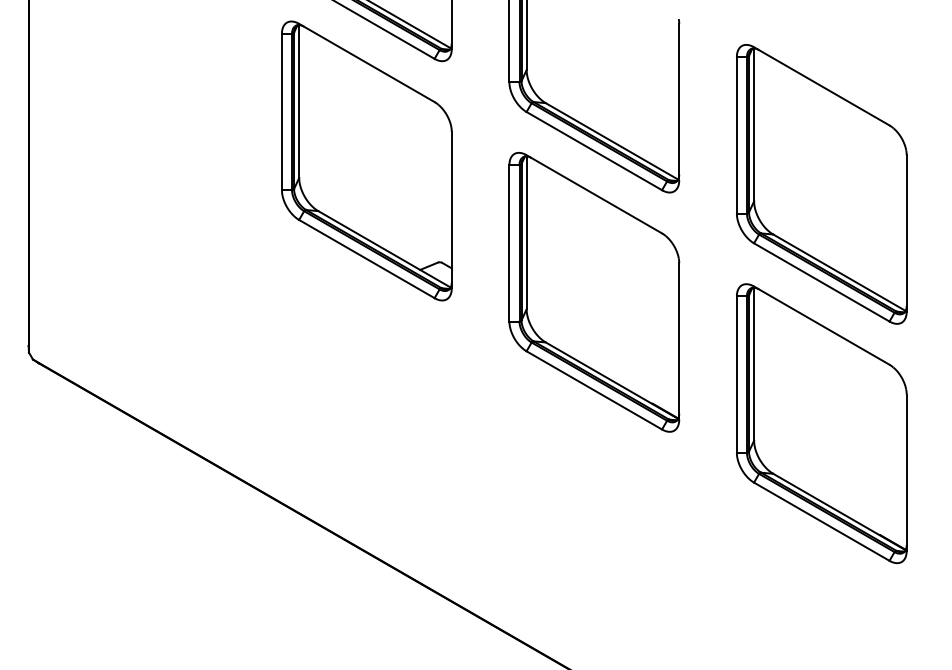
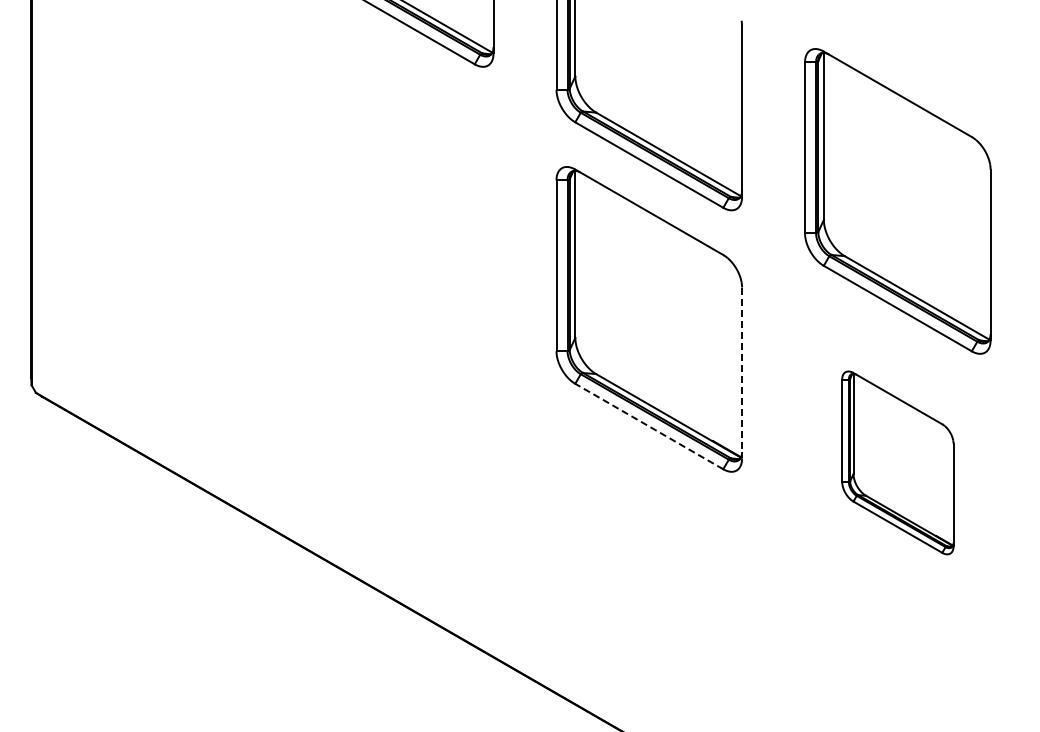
part: (366, 160) -> (400, 175), removed
line: (679, 341) -> (742, 373), solid -> dashed
line: (593, 390) -> (648, 426), solid -> dashed
part: (821, 423) -> (897, 462), size x0.6

